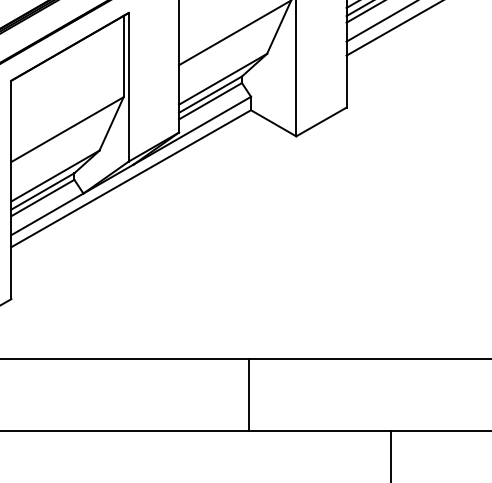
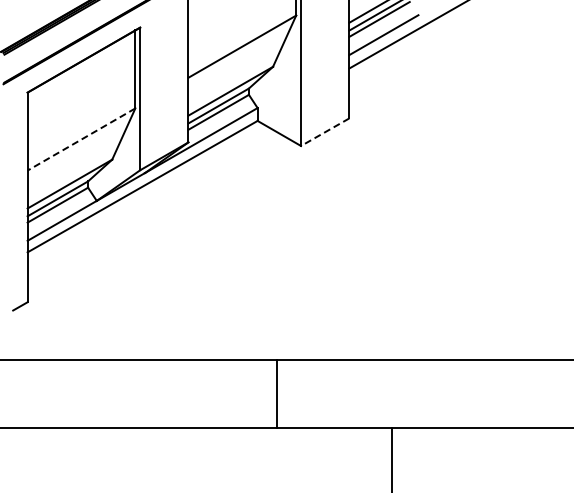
line: (321, 122) -> (325, 132), solid -> dashed
line: (67, 129) -> (81, 139), solid -> dashed
line: (248, 395) -> (276, 394), moved

